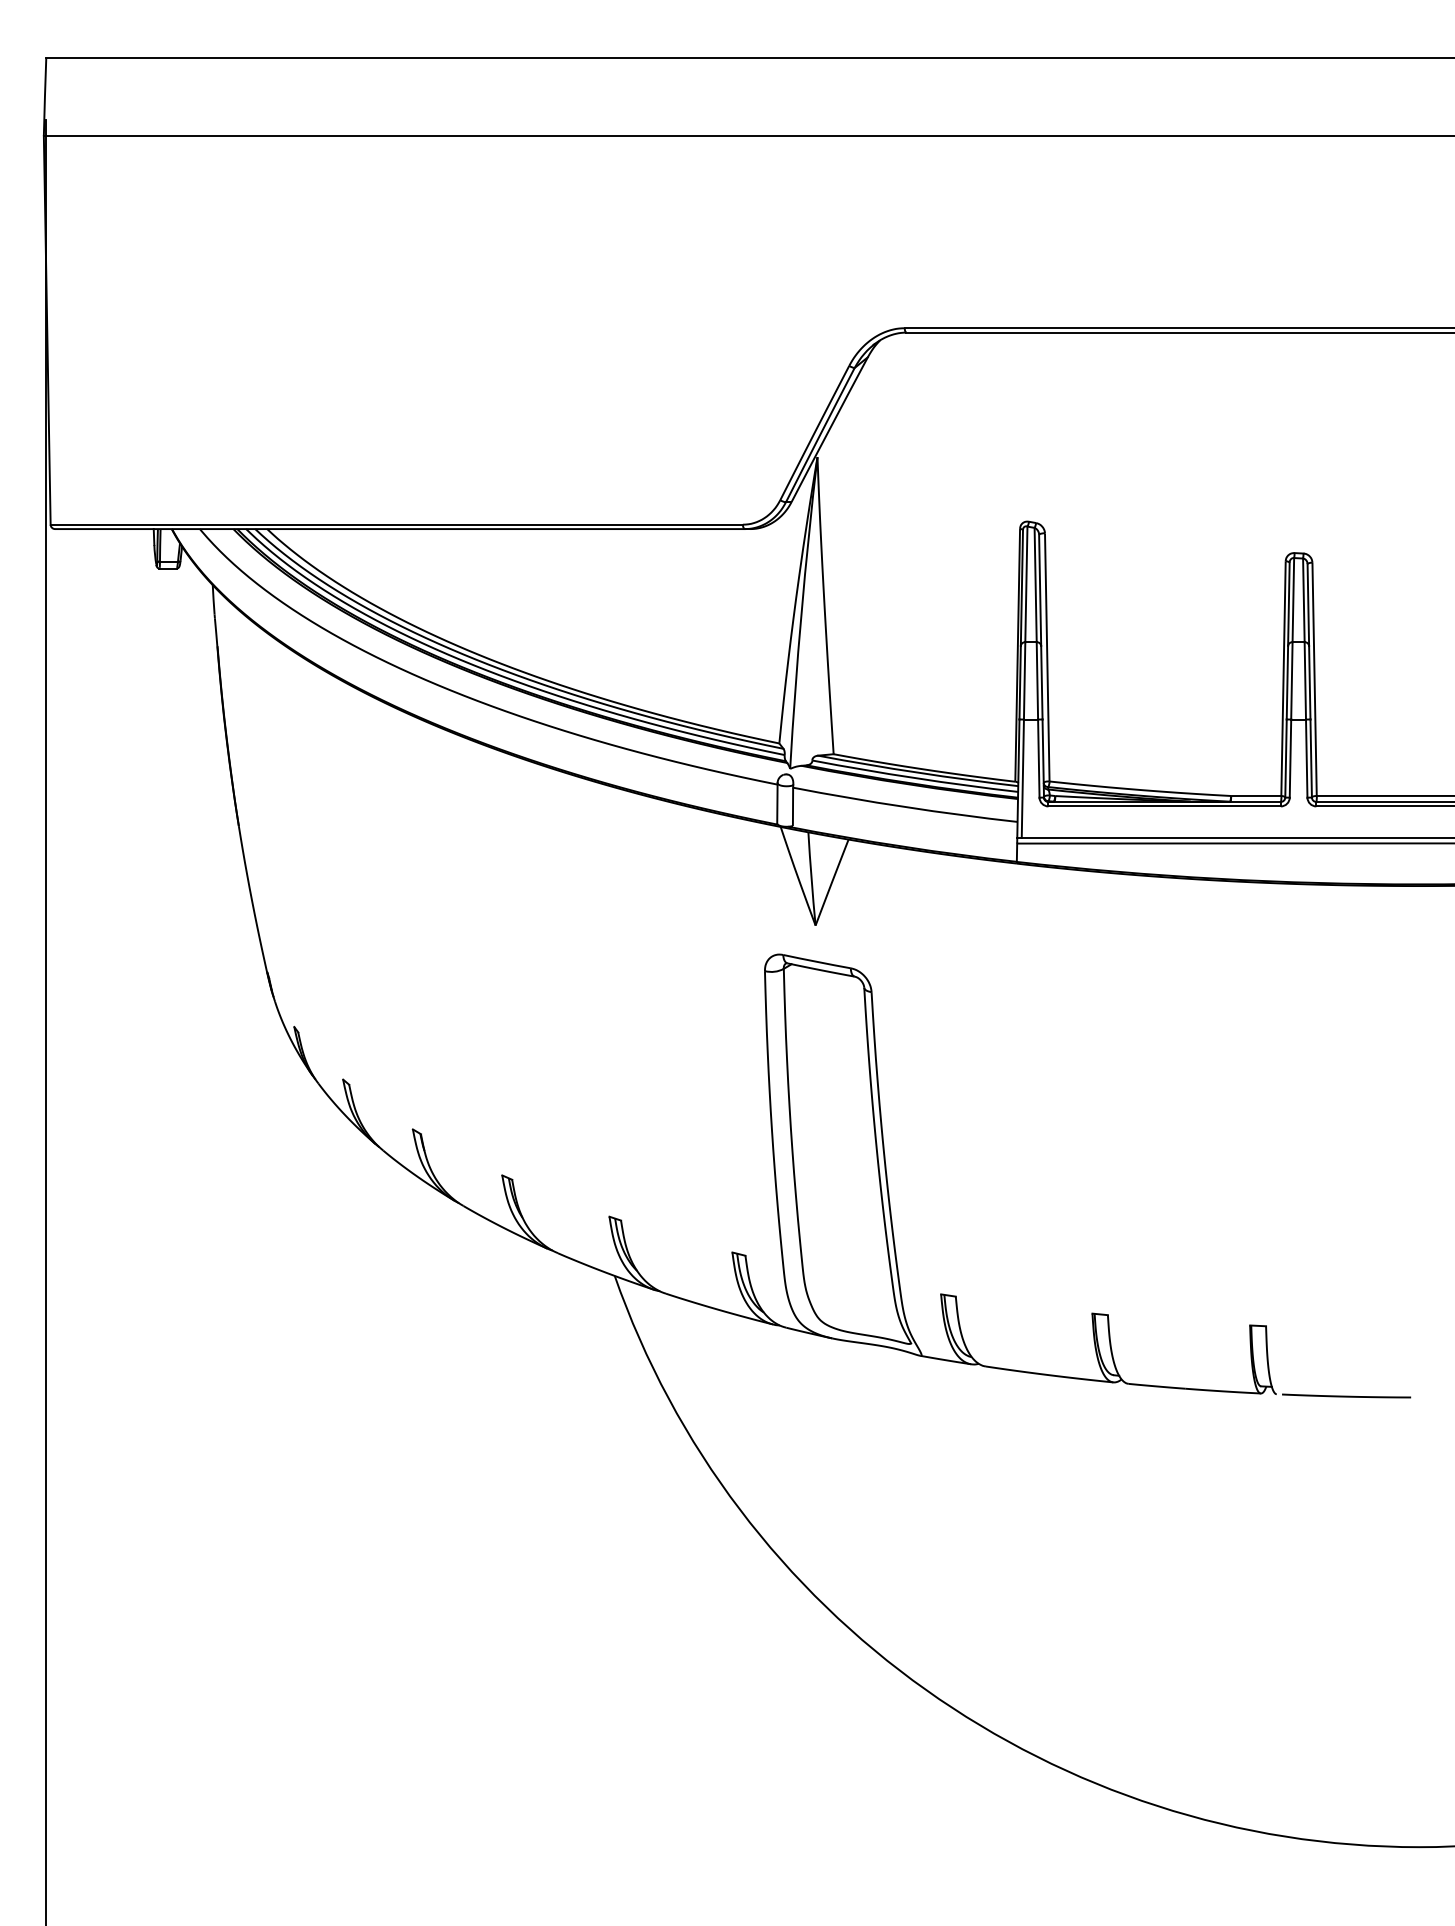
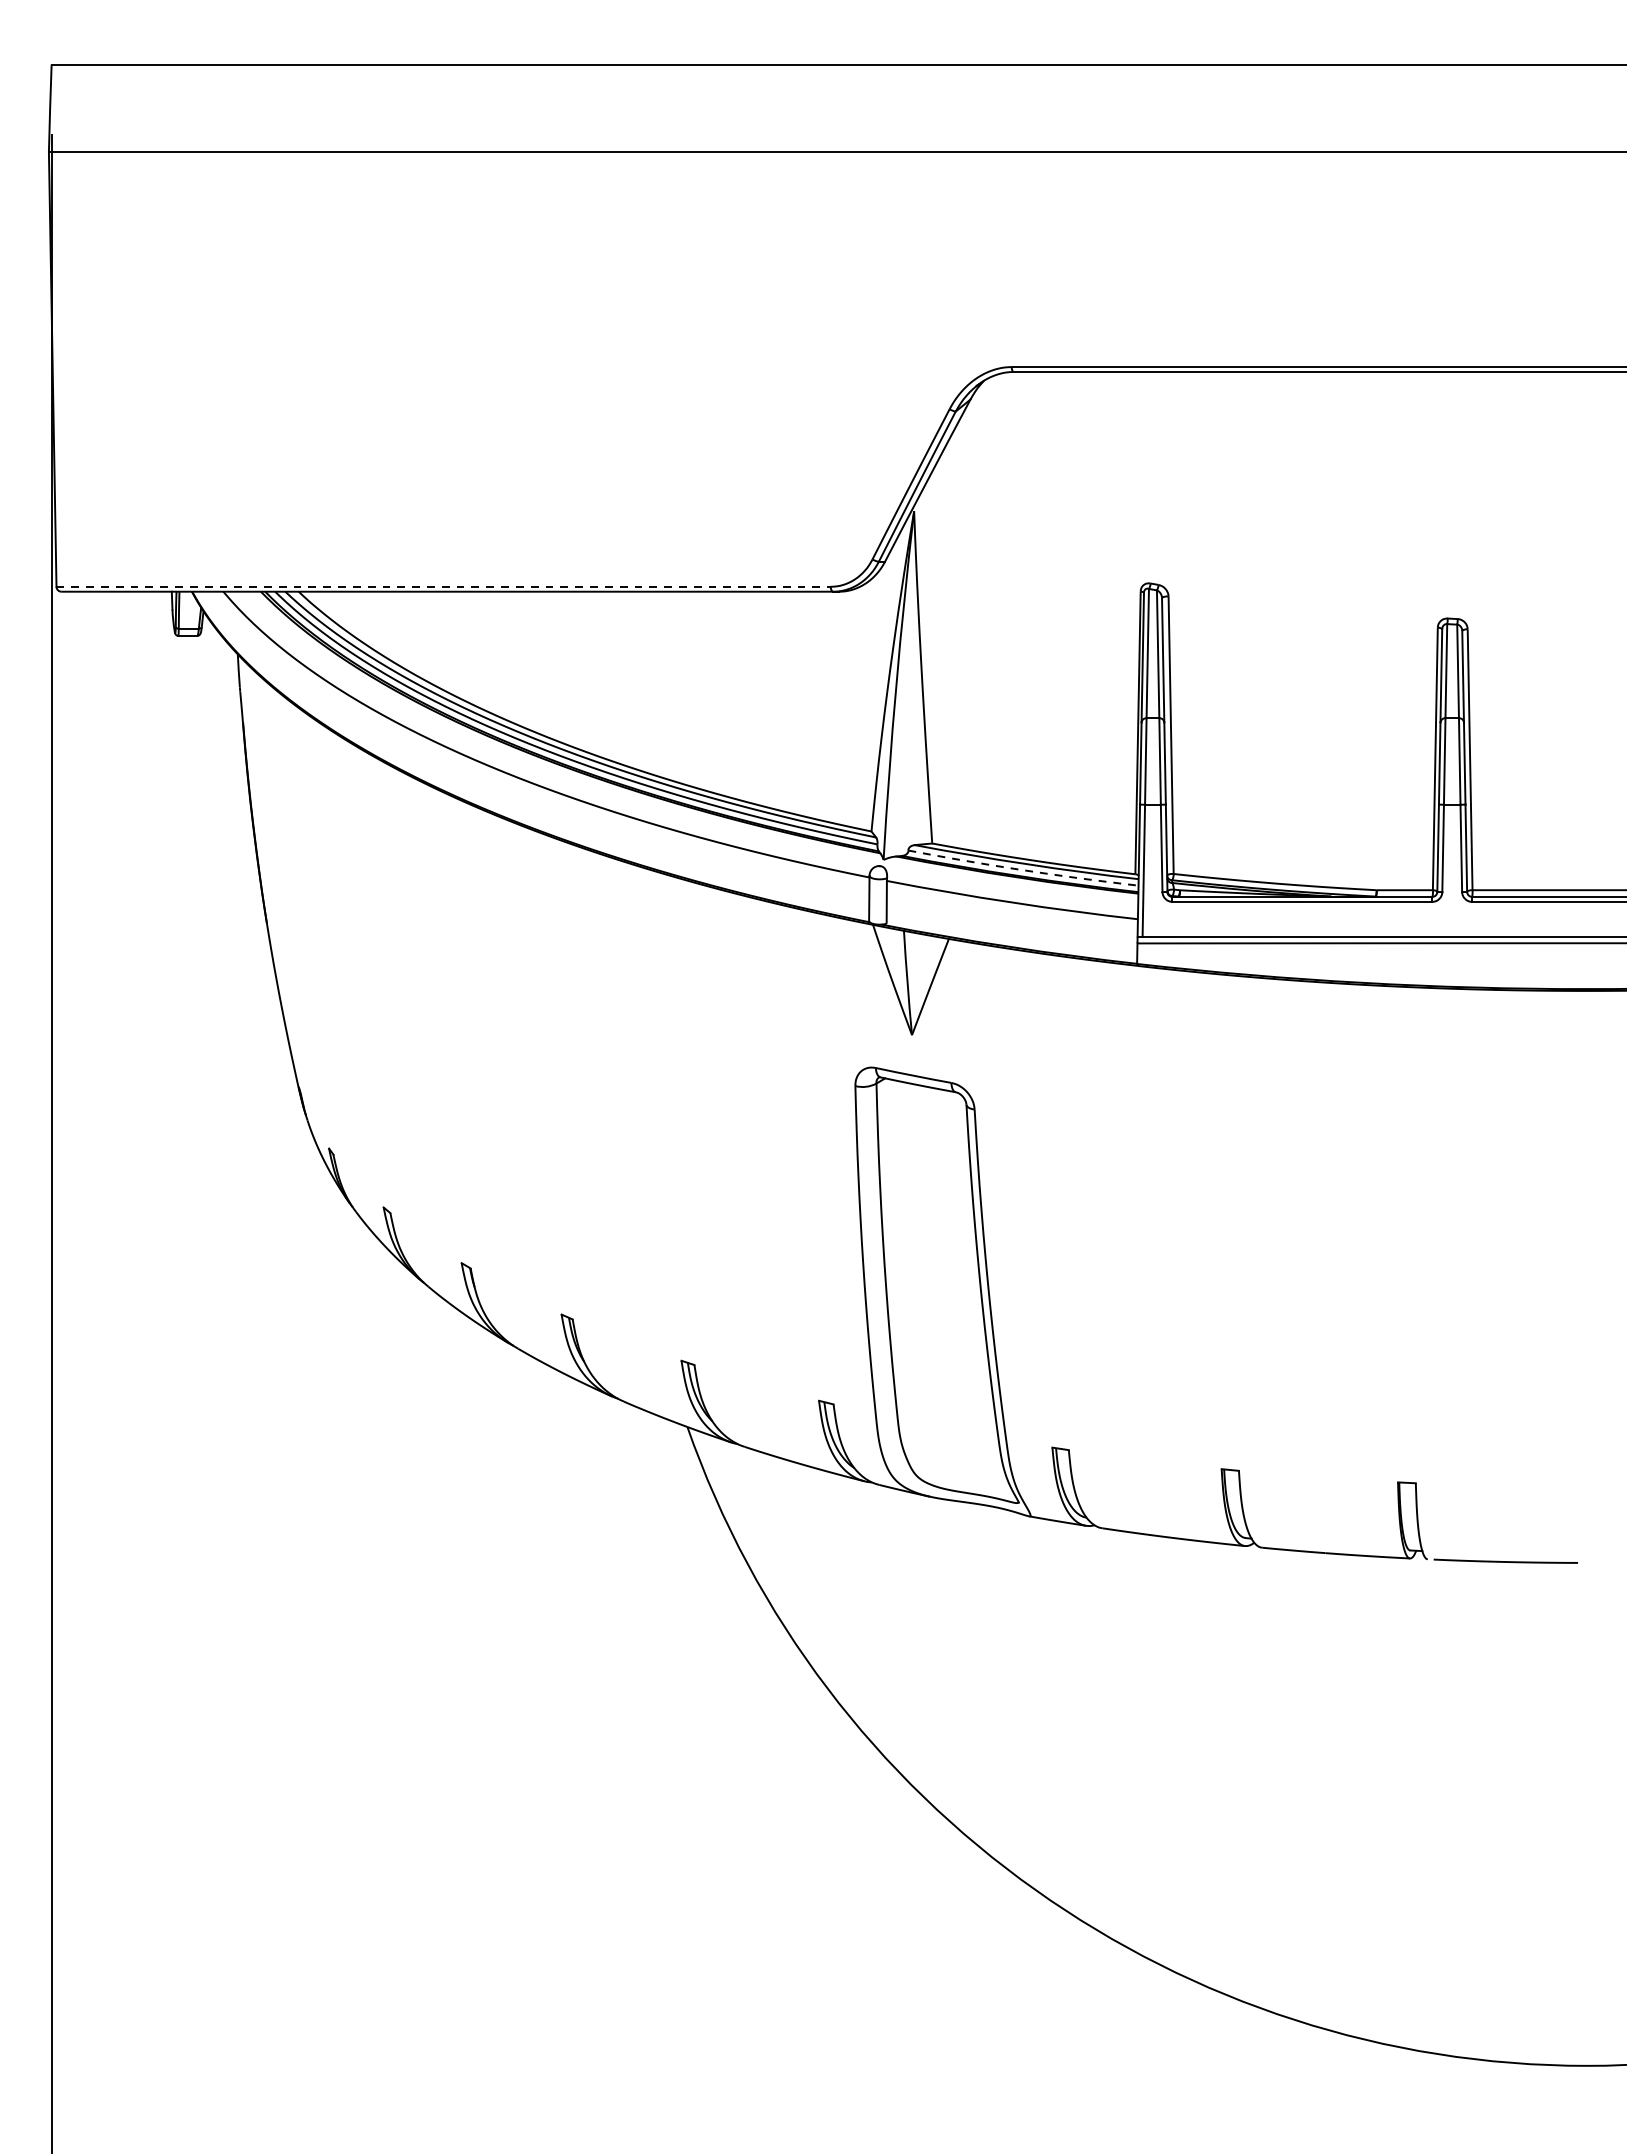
line: (397, 524) -> (444, 586), solid -> dashed
arc: (914, 778) -> (1022, 870), solid -> dashed

